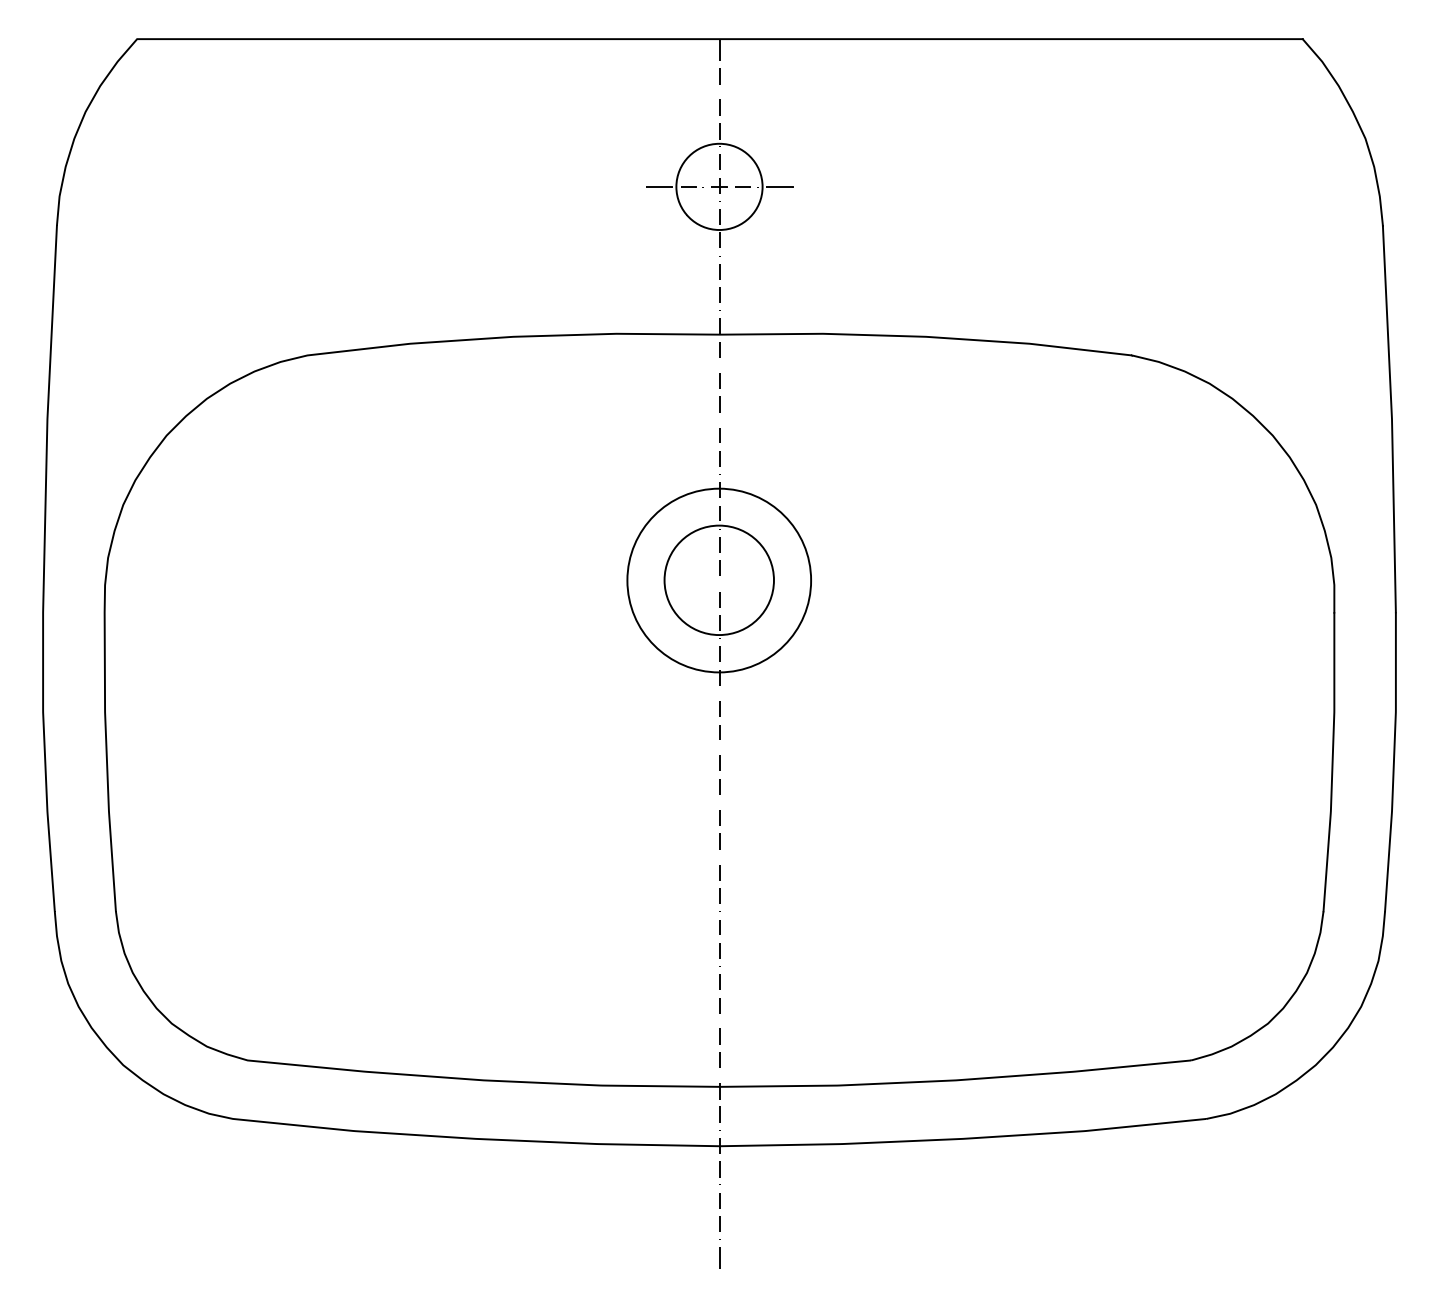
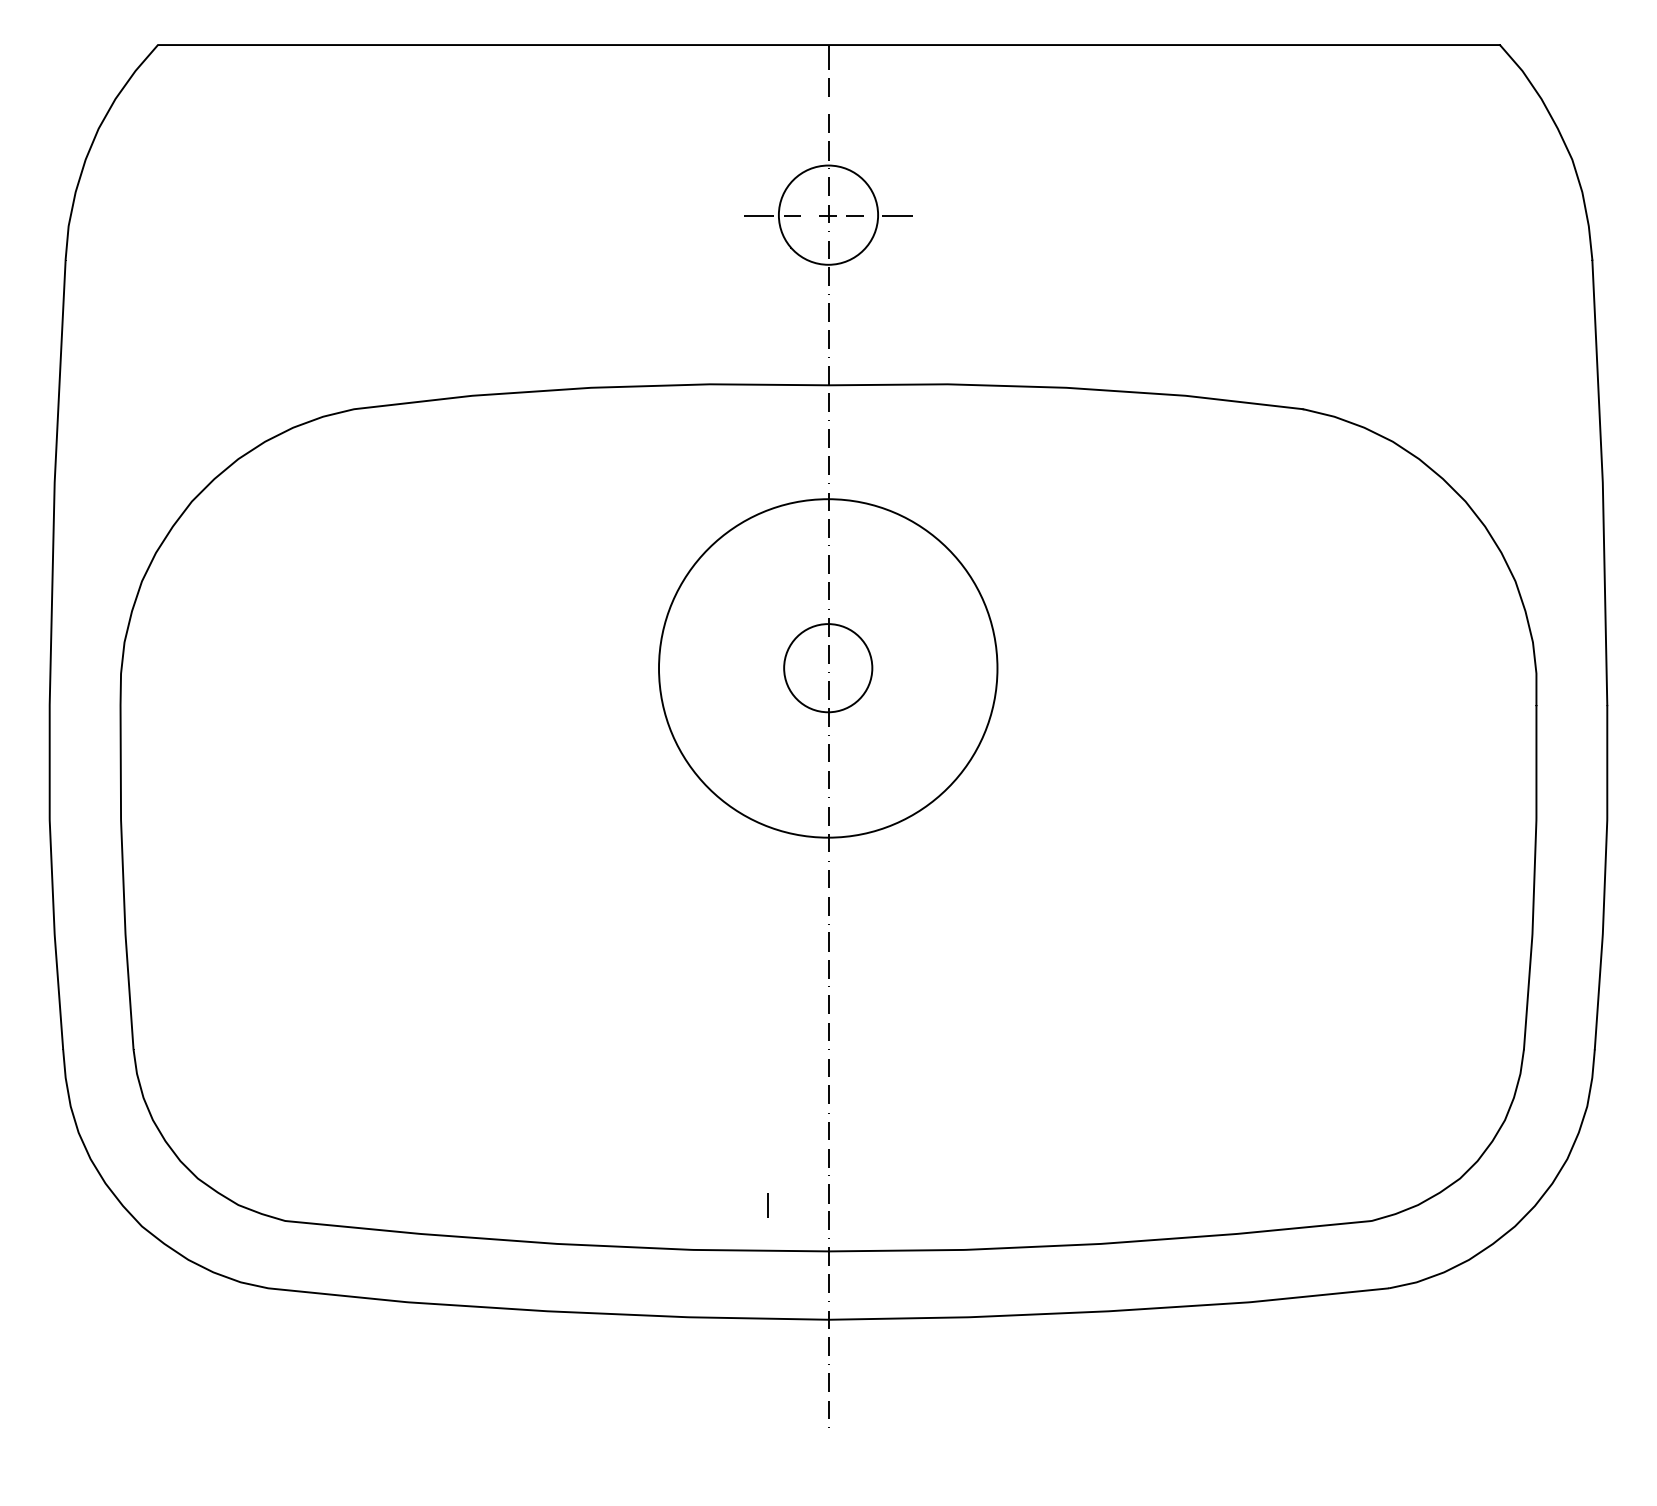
circle: (719, 580) -> (828, 668), size x0.7
circle: (719, 580) -> (828, 668), size x1.6
line: (719, 1258) -> (767, 1205), moved

